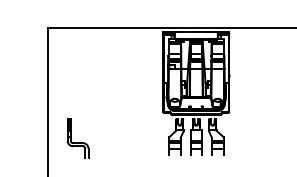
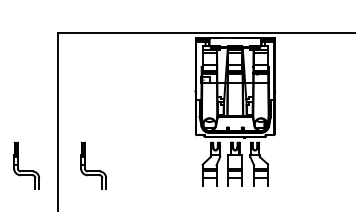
part: (22, 138) -> (26, 165), added

